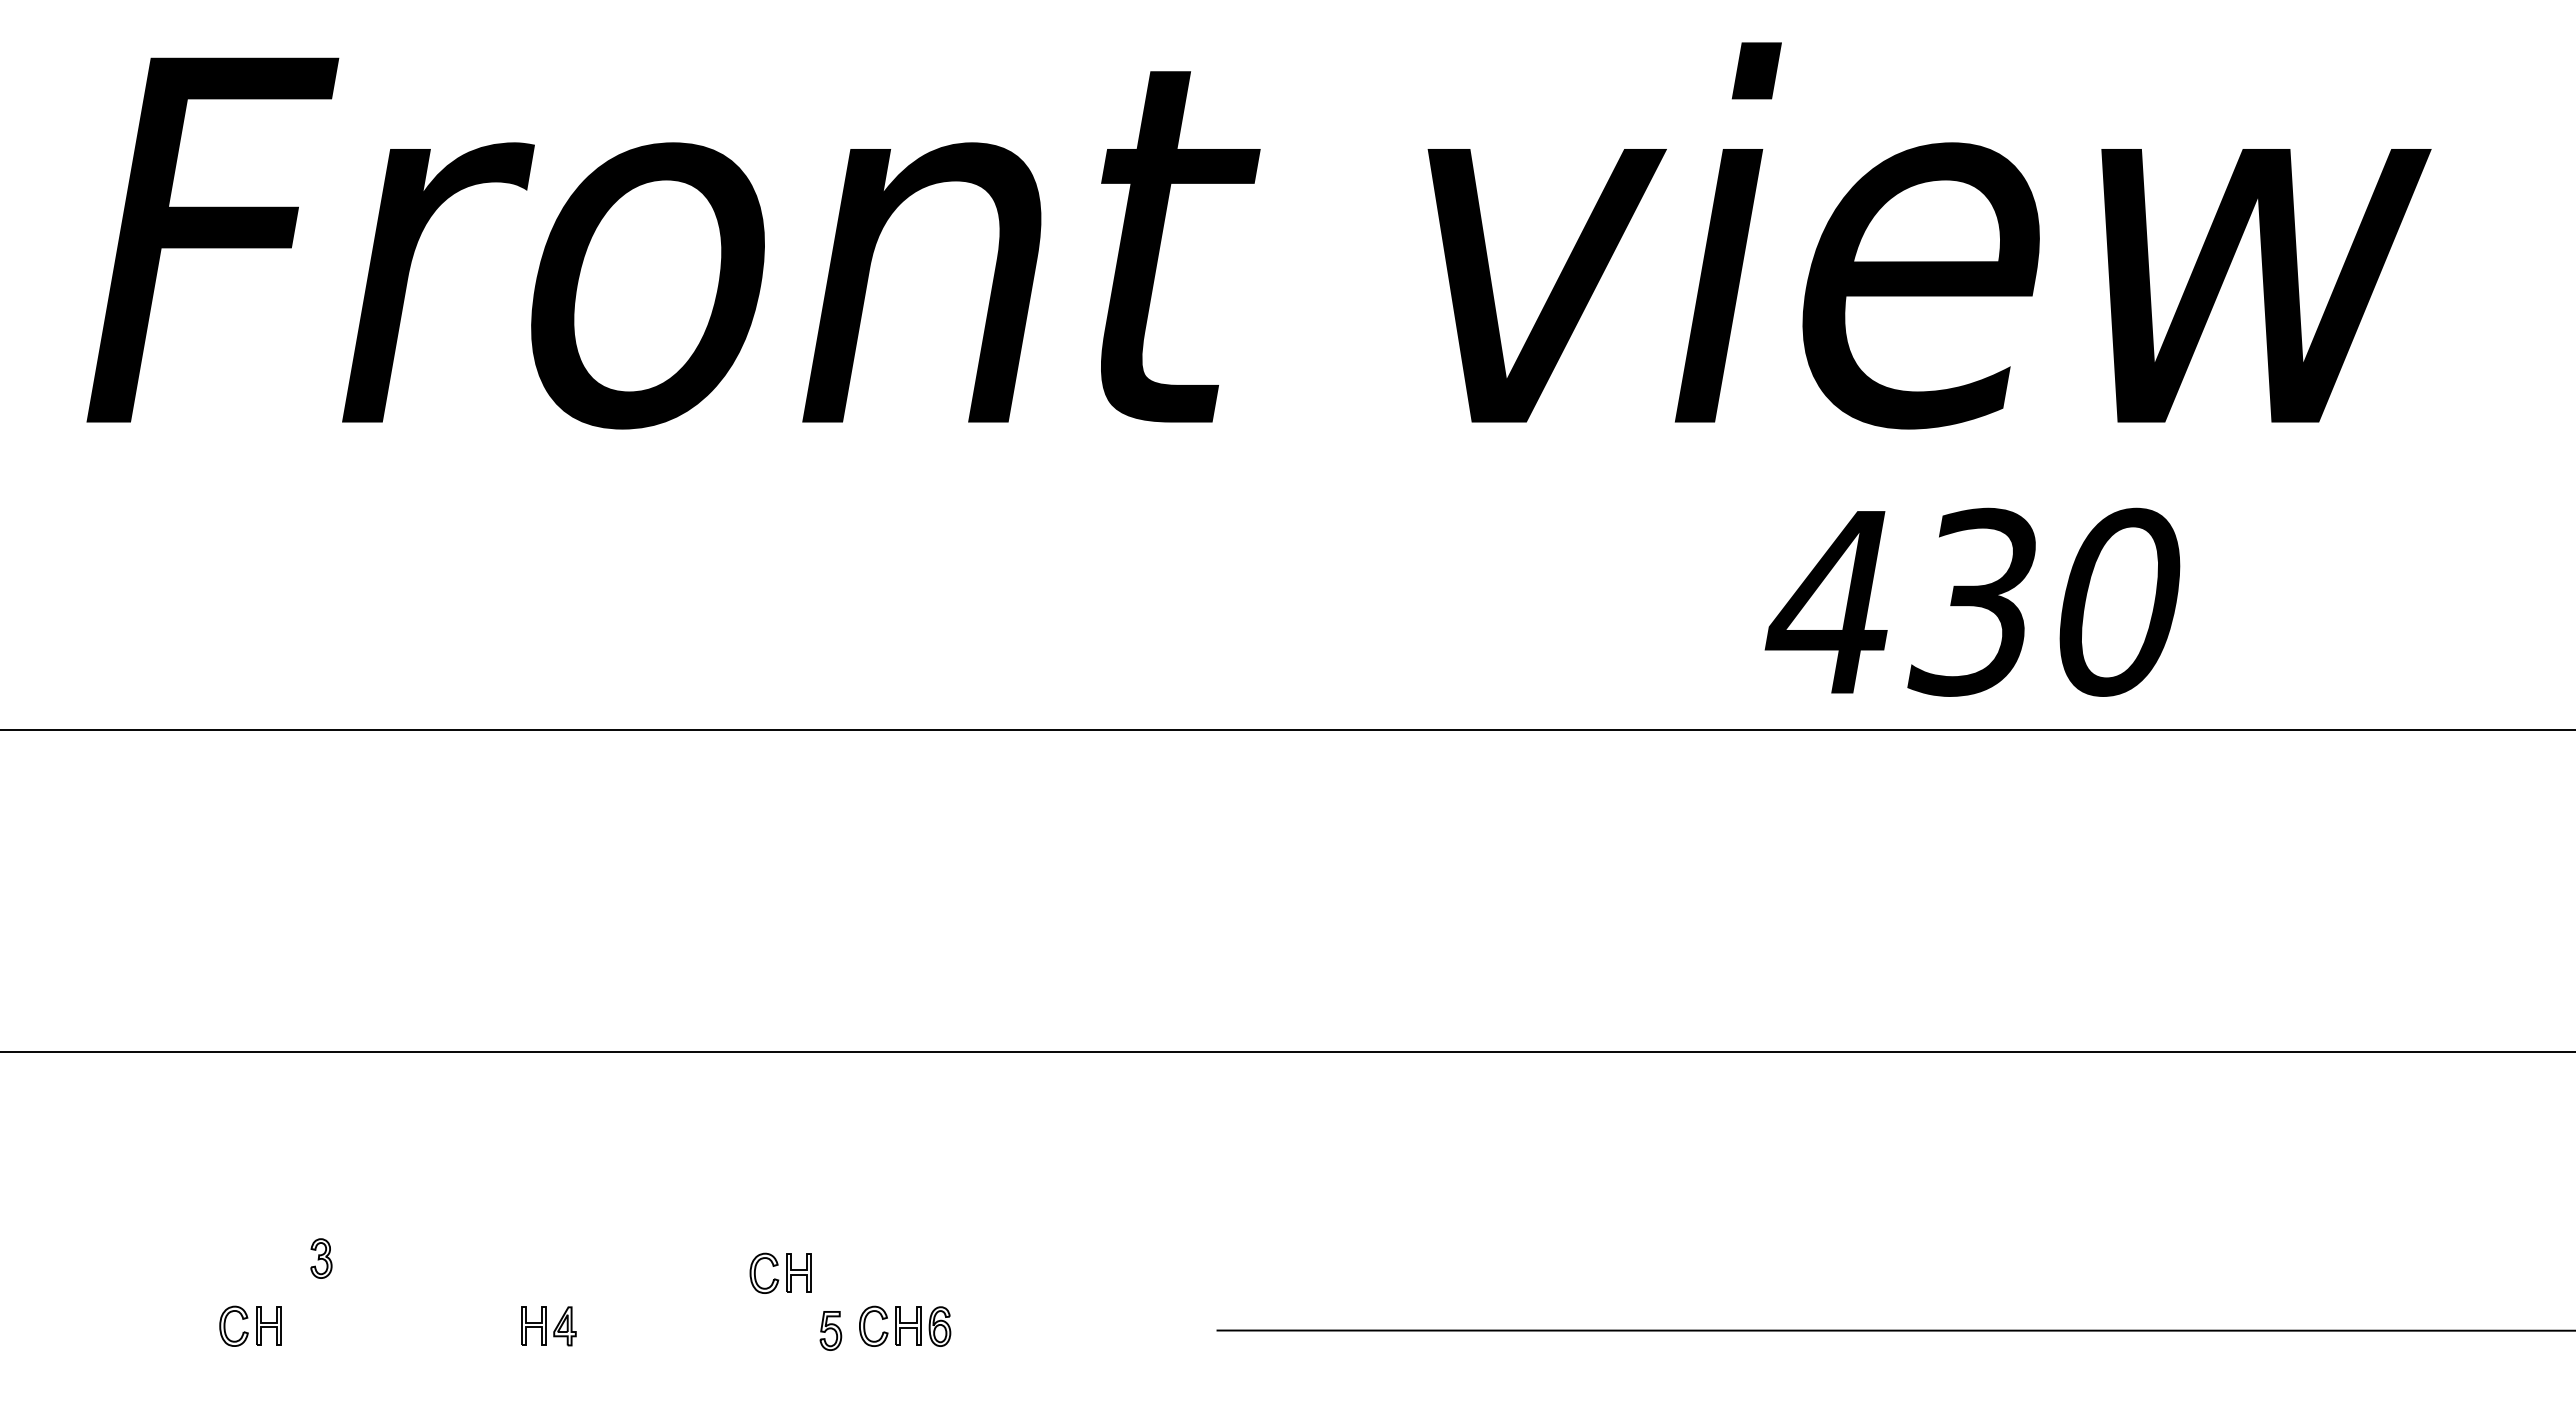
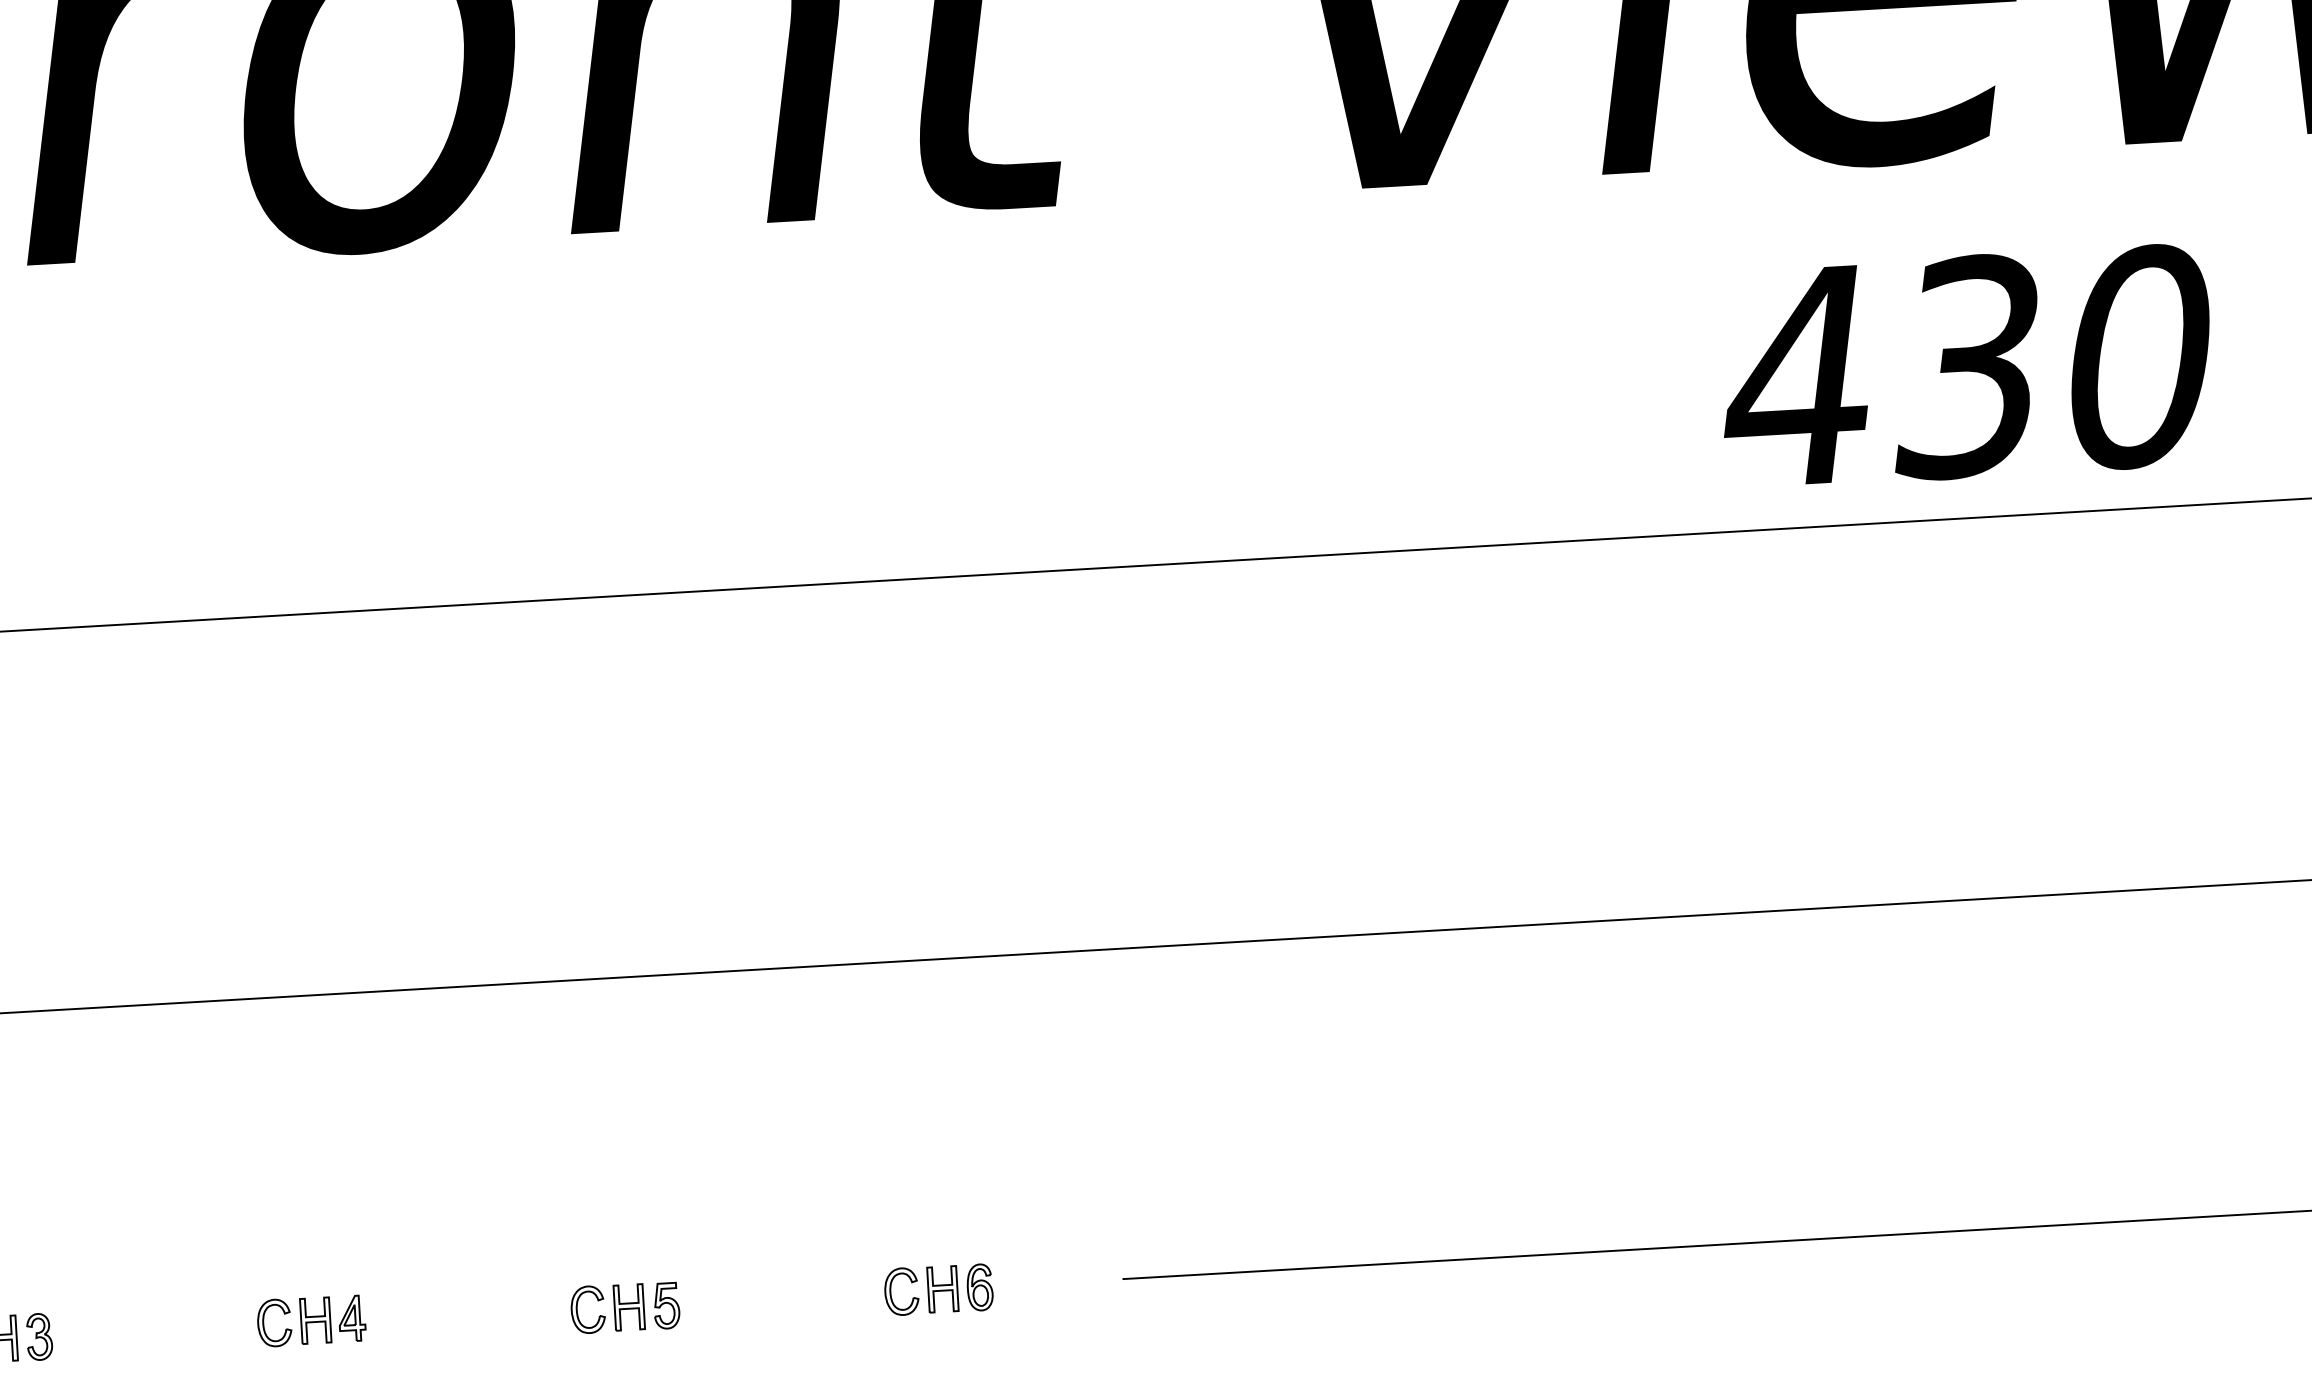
part: (321, 1258) -> (39, 1336), moved
part: (780, 1272) -> (607, 1307), moved
part: (490, 1325) -> (264, 1322), added
part: (905, 1325) -> (939, 1288), moved

